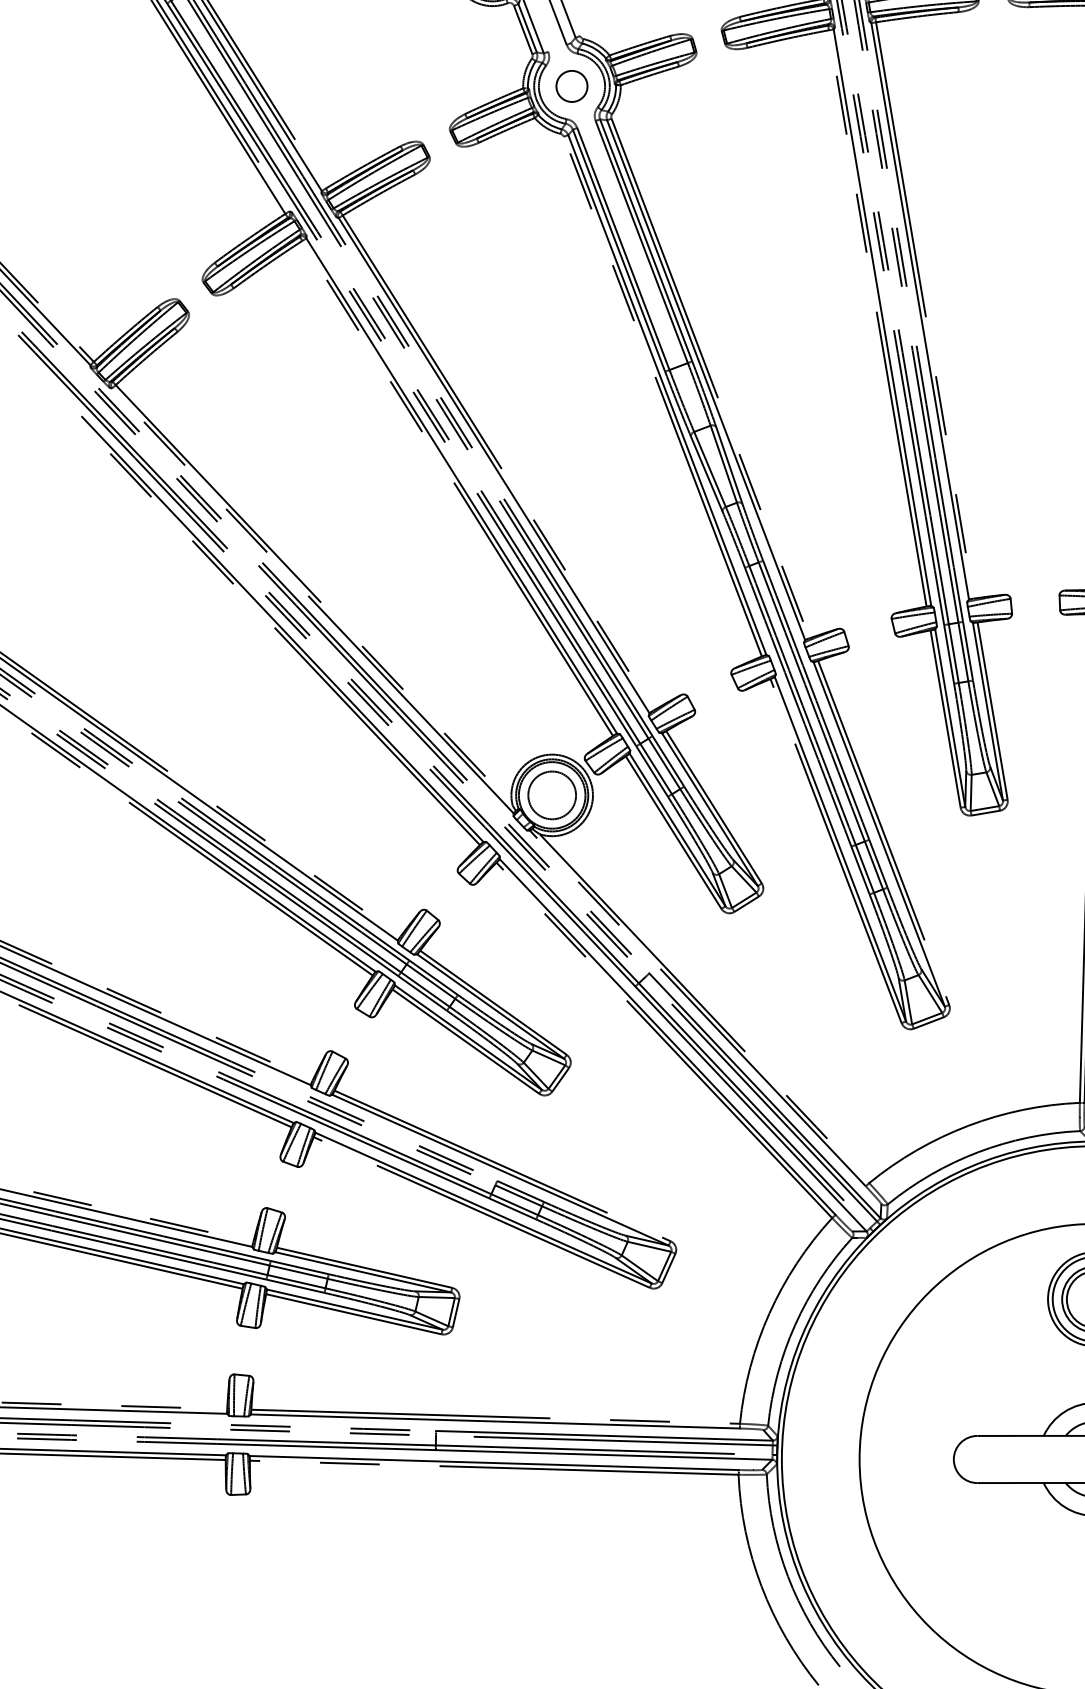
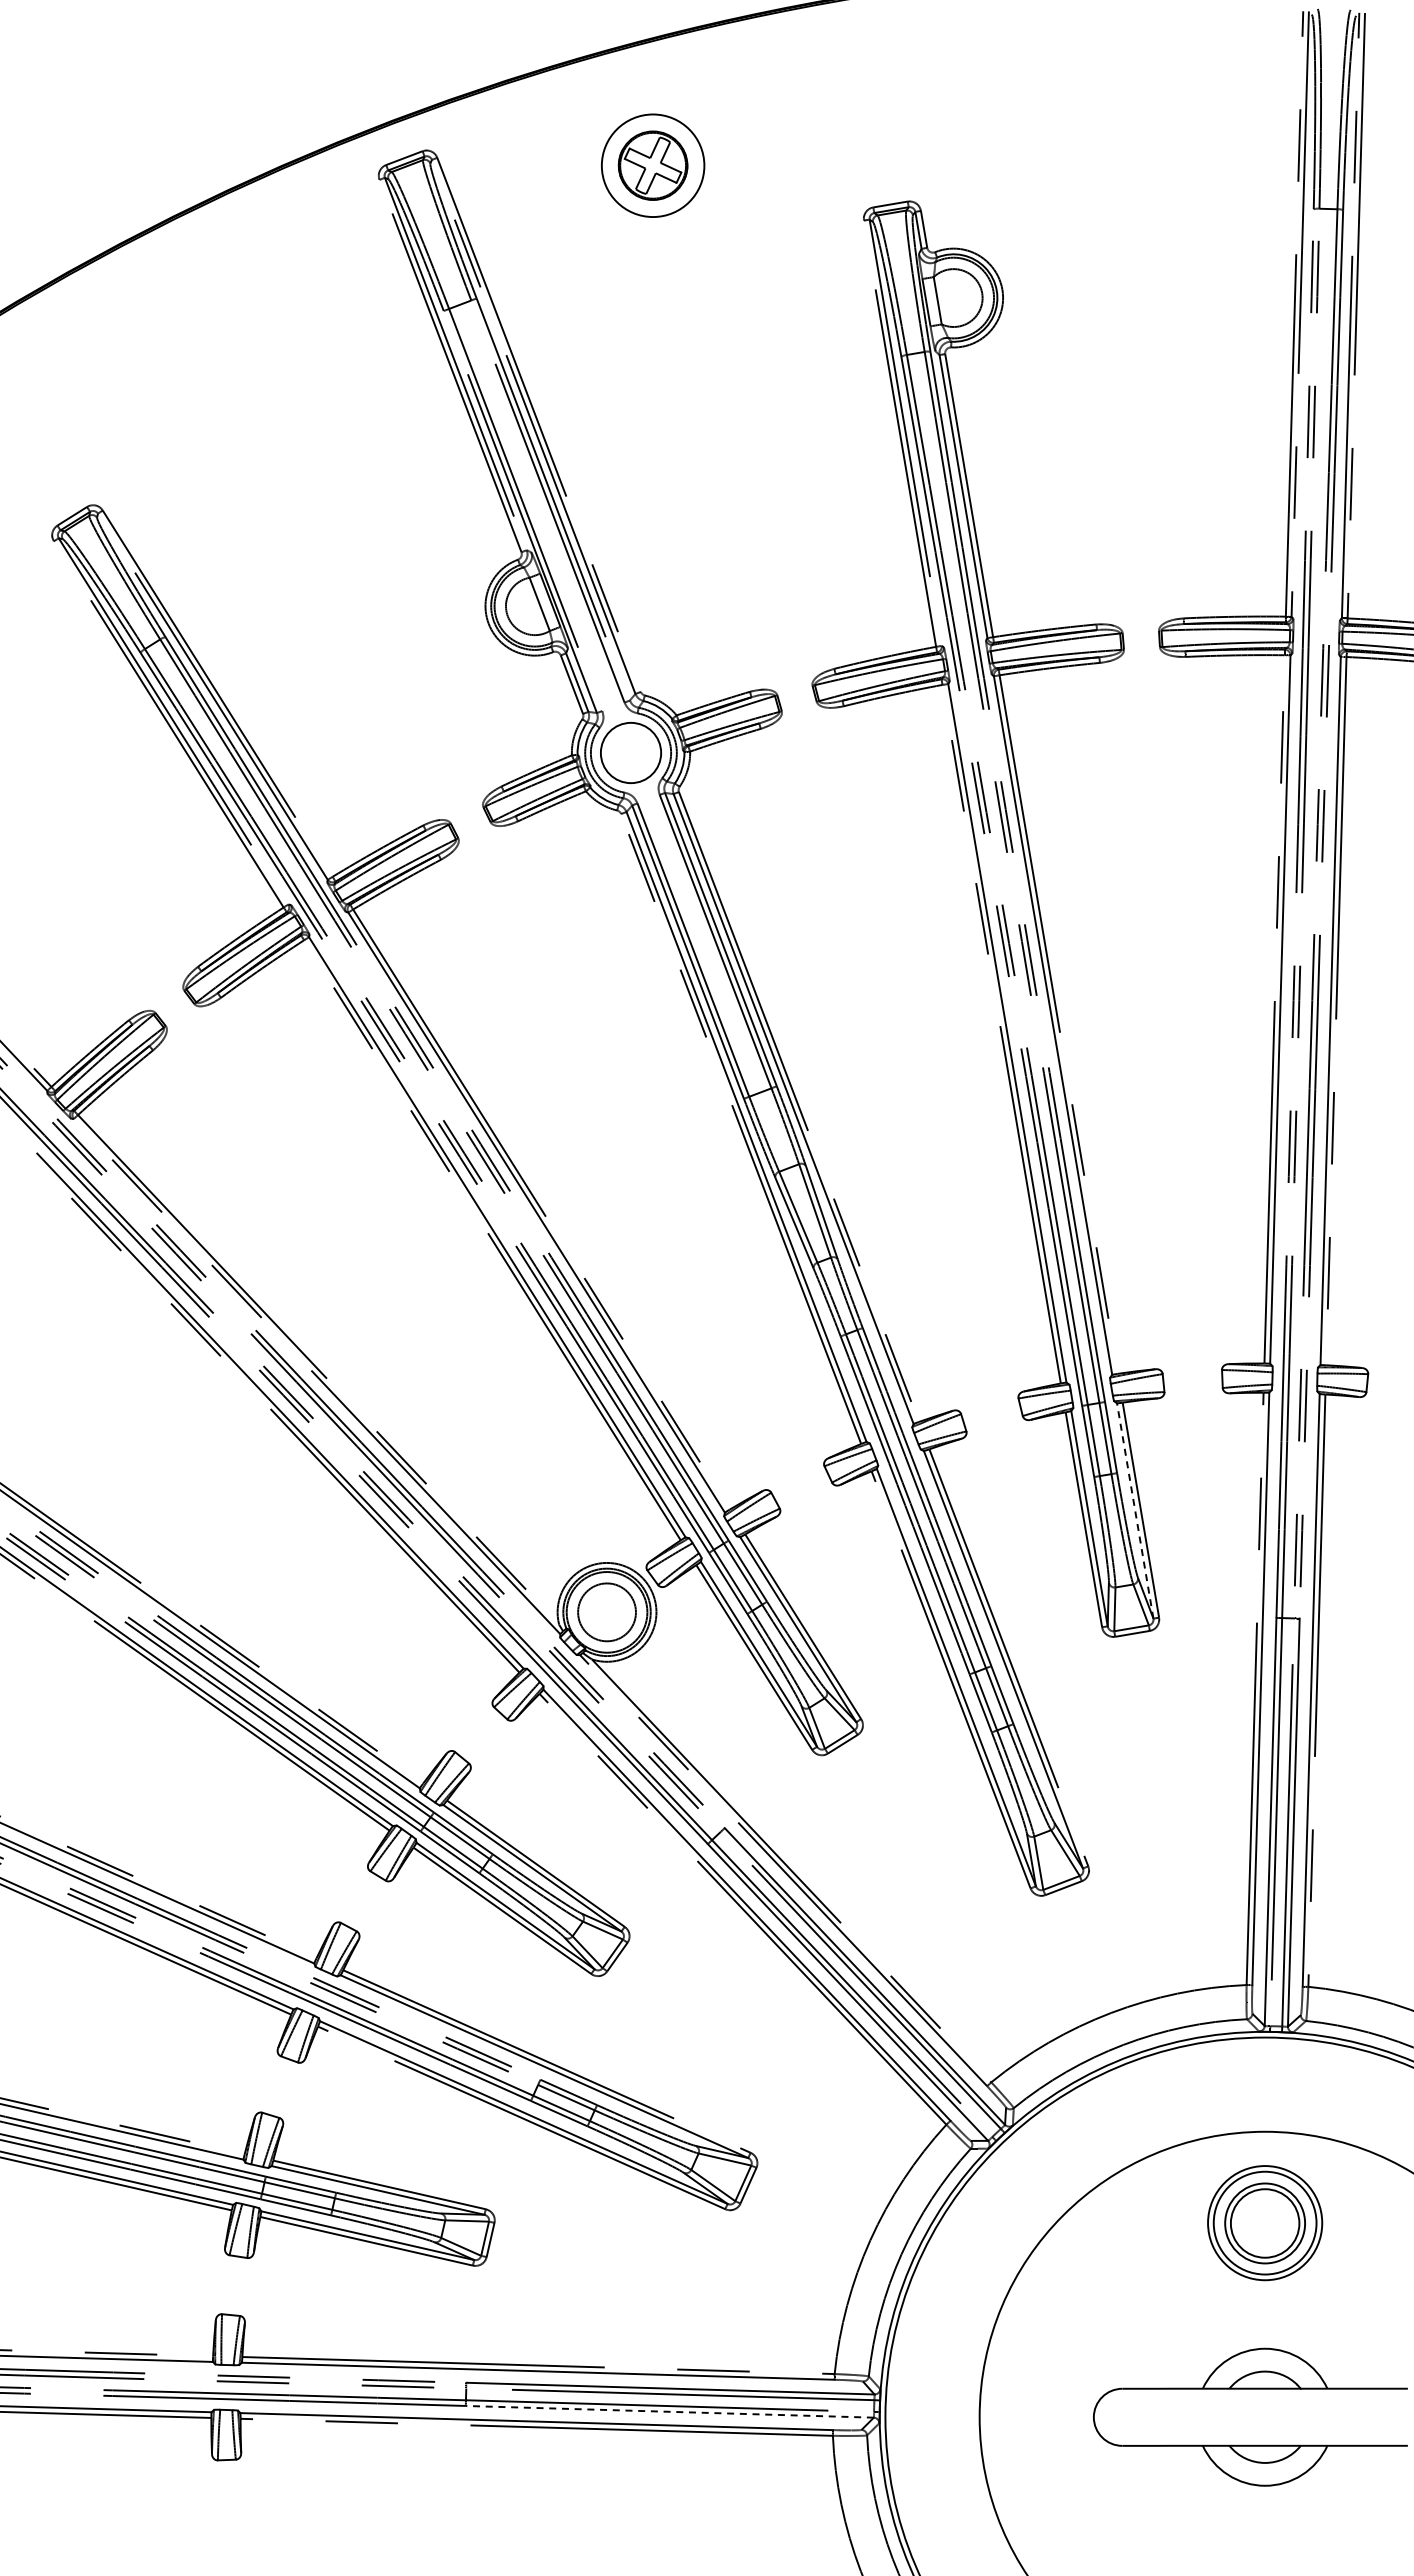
circle: (571, 86) -> (630, 752), size x1.6
line: (988, 711) -> (1135, 1510), solid -> dashed
line: (603, 1454) -> (669, 2411), solid -> dashed

